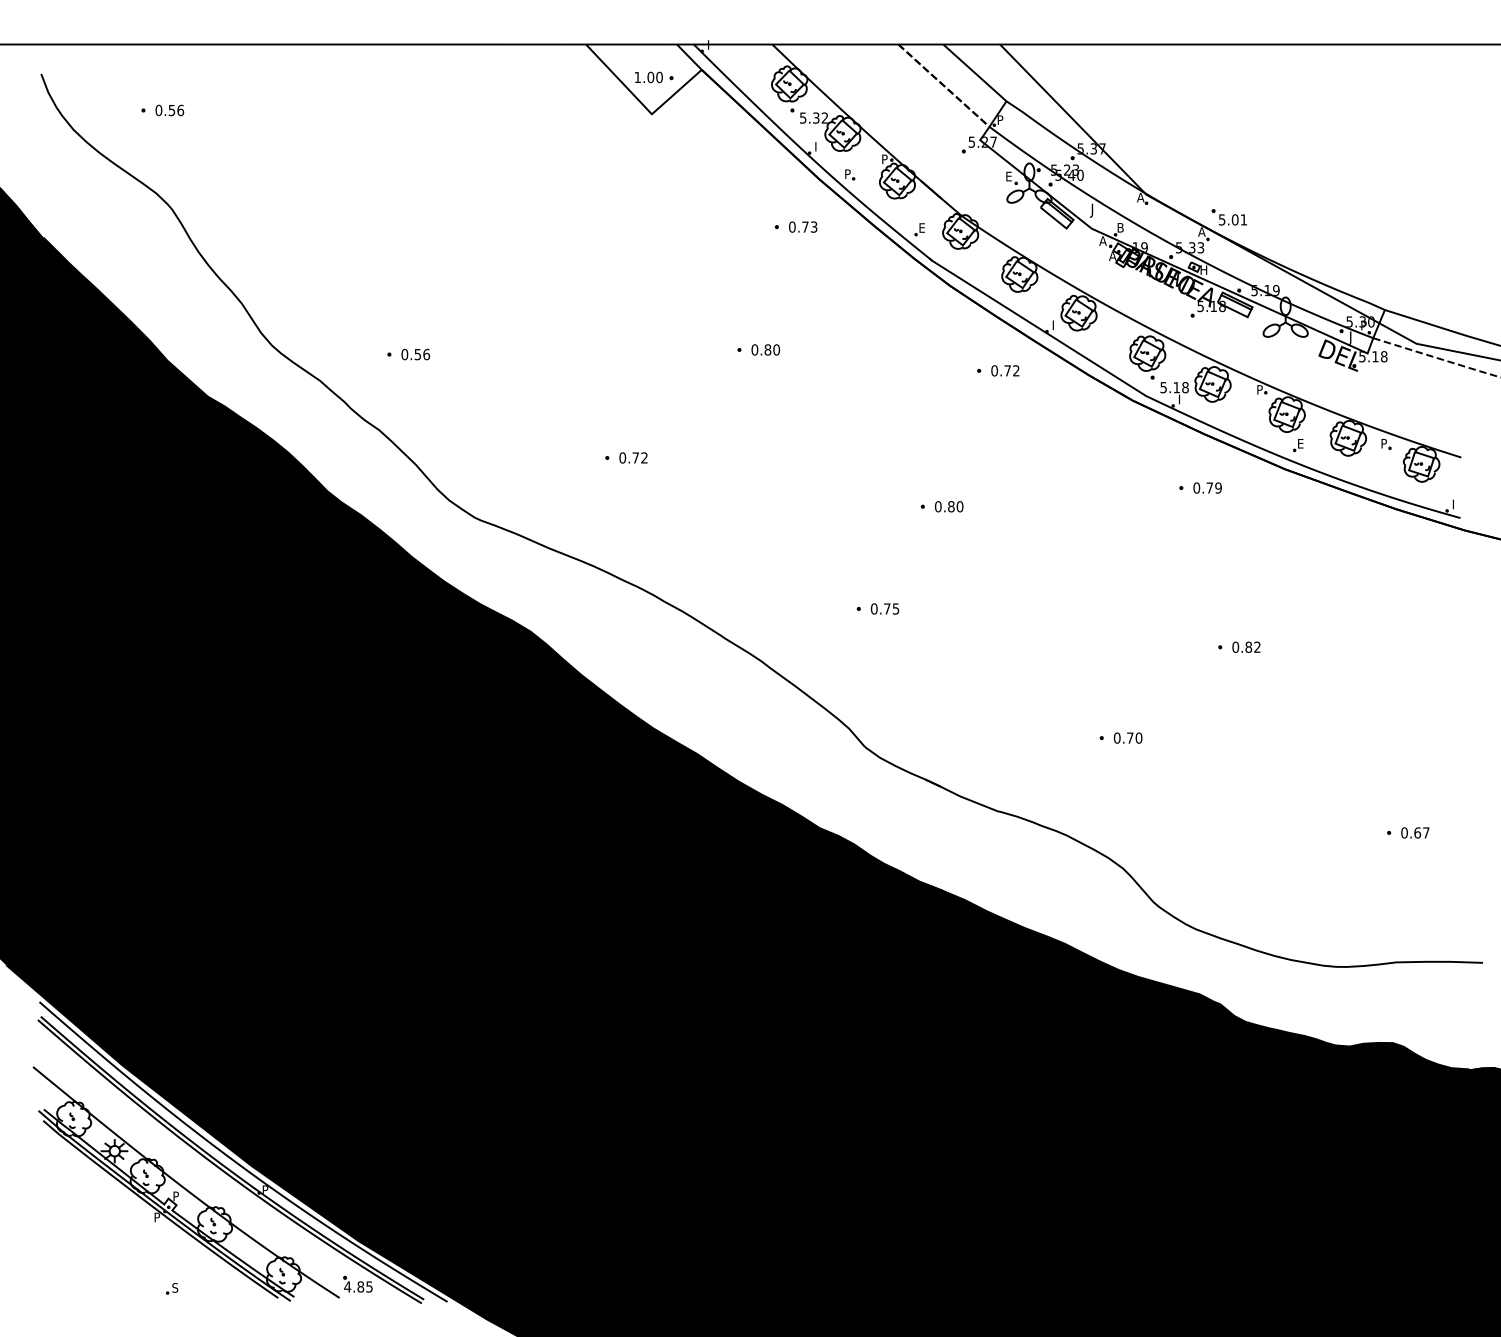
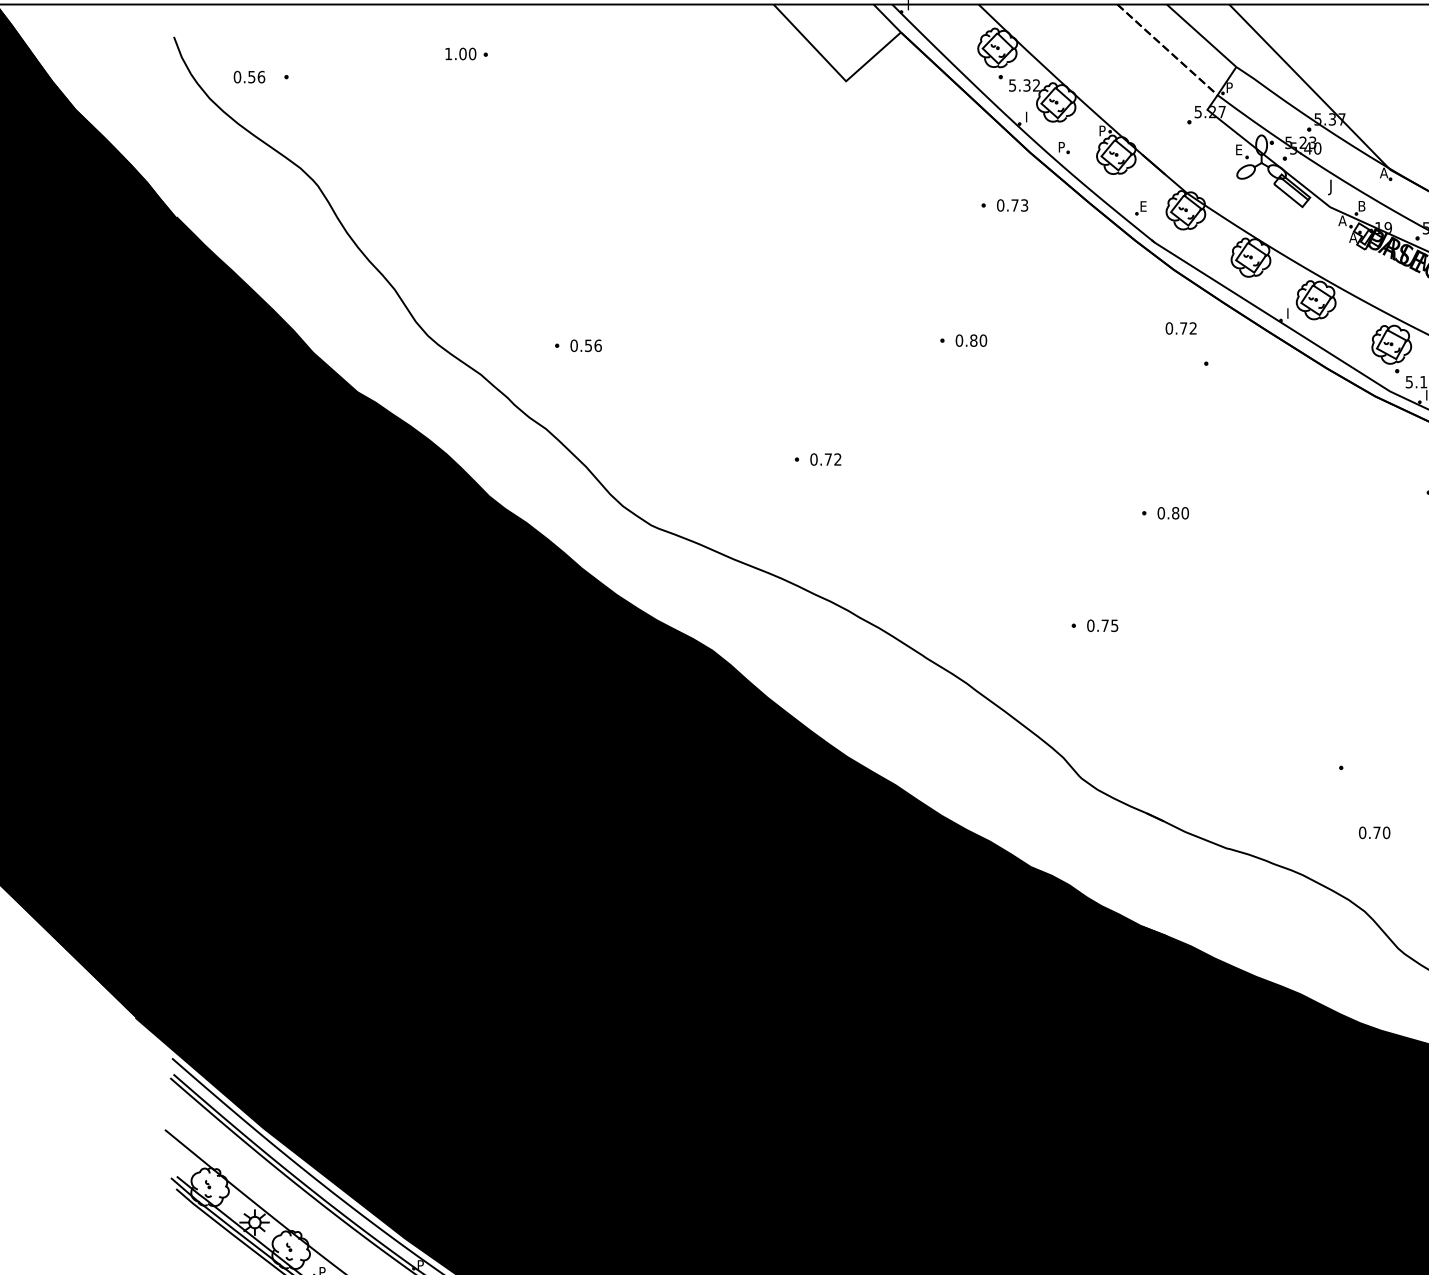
part: (654, 77) -> (467, 54), moved
text: (169, 110) -> (249, 77), moved
text: (1005, 370) -> (1181, 328), moved
text: (1127, 737) -> (1373, 832), moved

